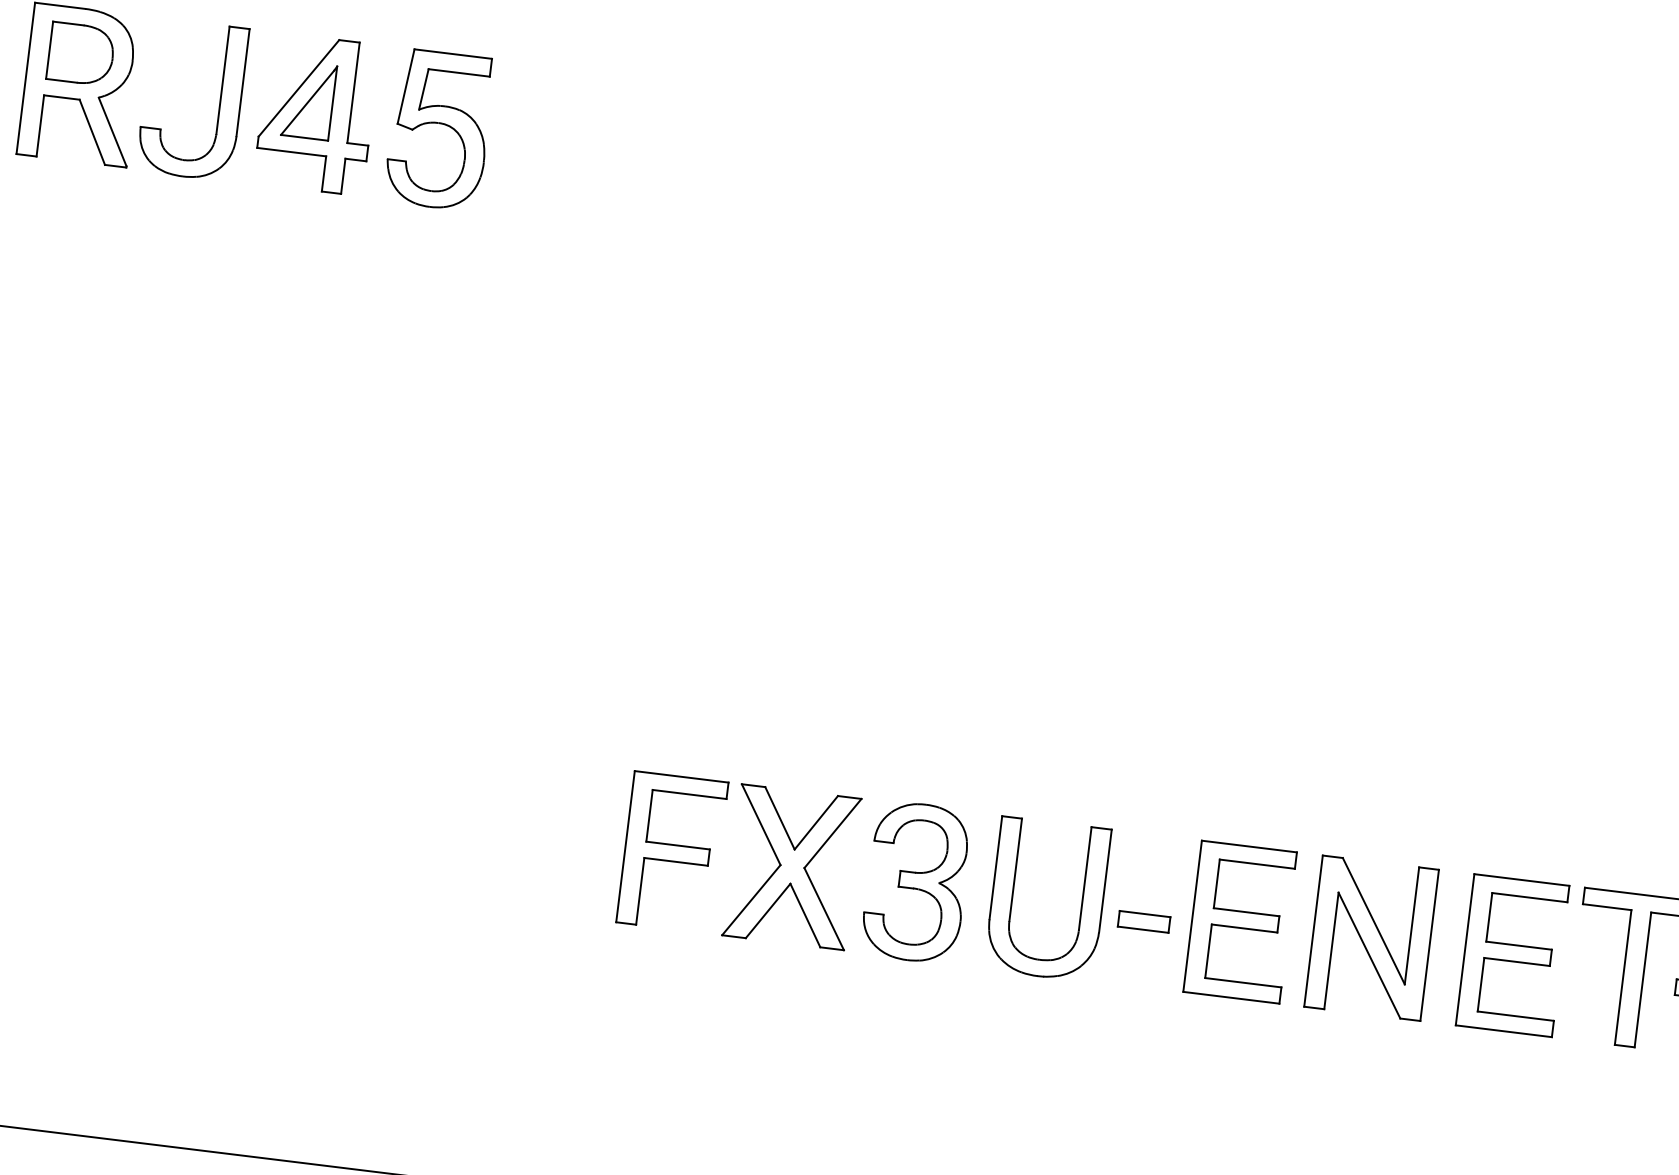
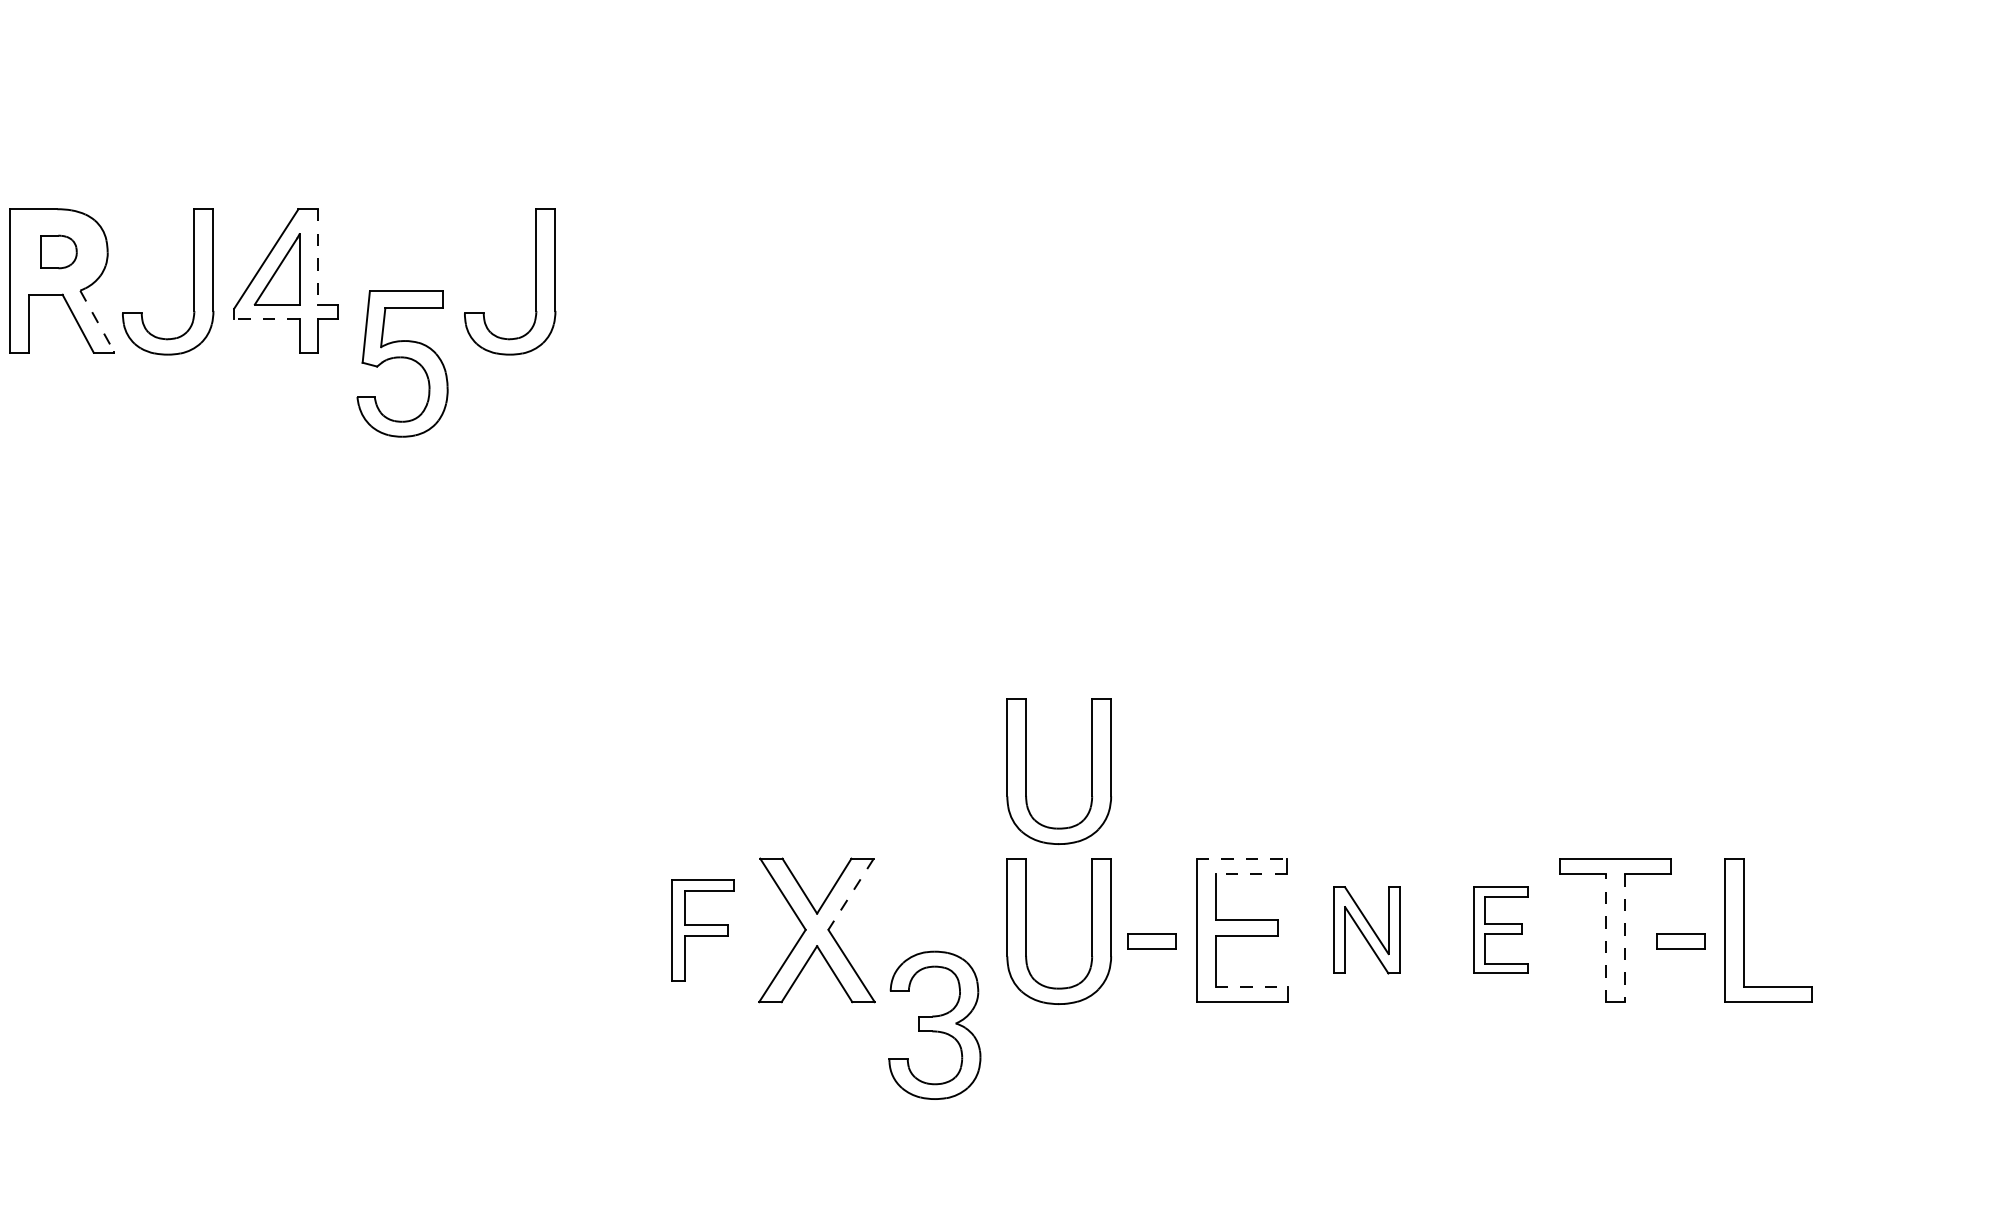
part: (80, 53) -> (58, 251), size x0.6
line: (353, 92) -> (317, 256), solid -> dashed
part: (439, 129) -> (402, 363), moved
line: (112, 132) -> (97, 321), solid -> dashed
part: (579, 146) -> (535, 281), added
line: (291, 152) -> (266, 319), solid -> dashed
part: (1033, 726) -> (1026, 771), added
line: (832, 833) -> (850, 894), solid -> dashed
line: (1250, 846) -> (1242, 858), solid -> dashed
part: (672, 852) -> (703, 930), size x0.7
line: (1257, 864) -> (1251, 874), solid -> dashed
part: (916, 881) -> (934, 1024), moved
part: (1371, 938) -> (1366, 930), size x0.6
part: (1512, 955) -> (1500, 930), size x0.6
line: (1623, 977) -> (1606, 938), solid -> dashed
line: (1643, 980) -> (1625, 938), solid -> dashed
line: (1244, 982) -> (1252, 986), solid -> dashed

